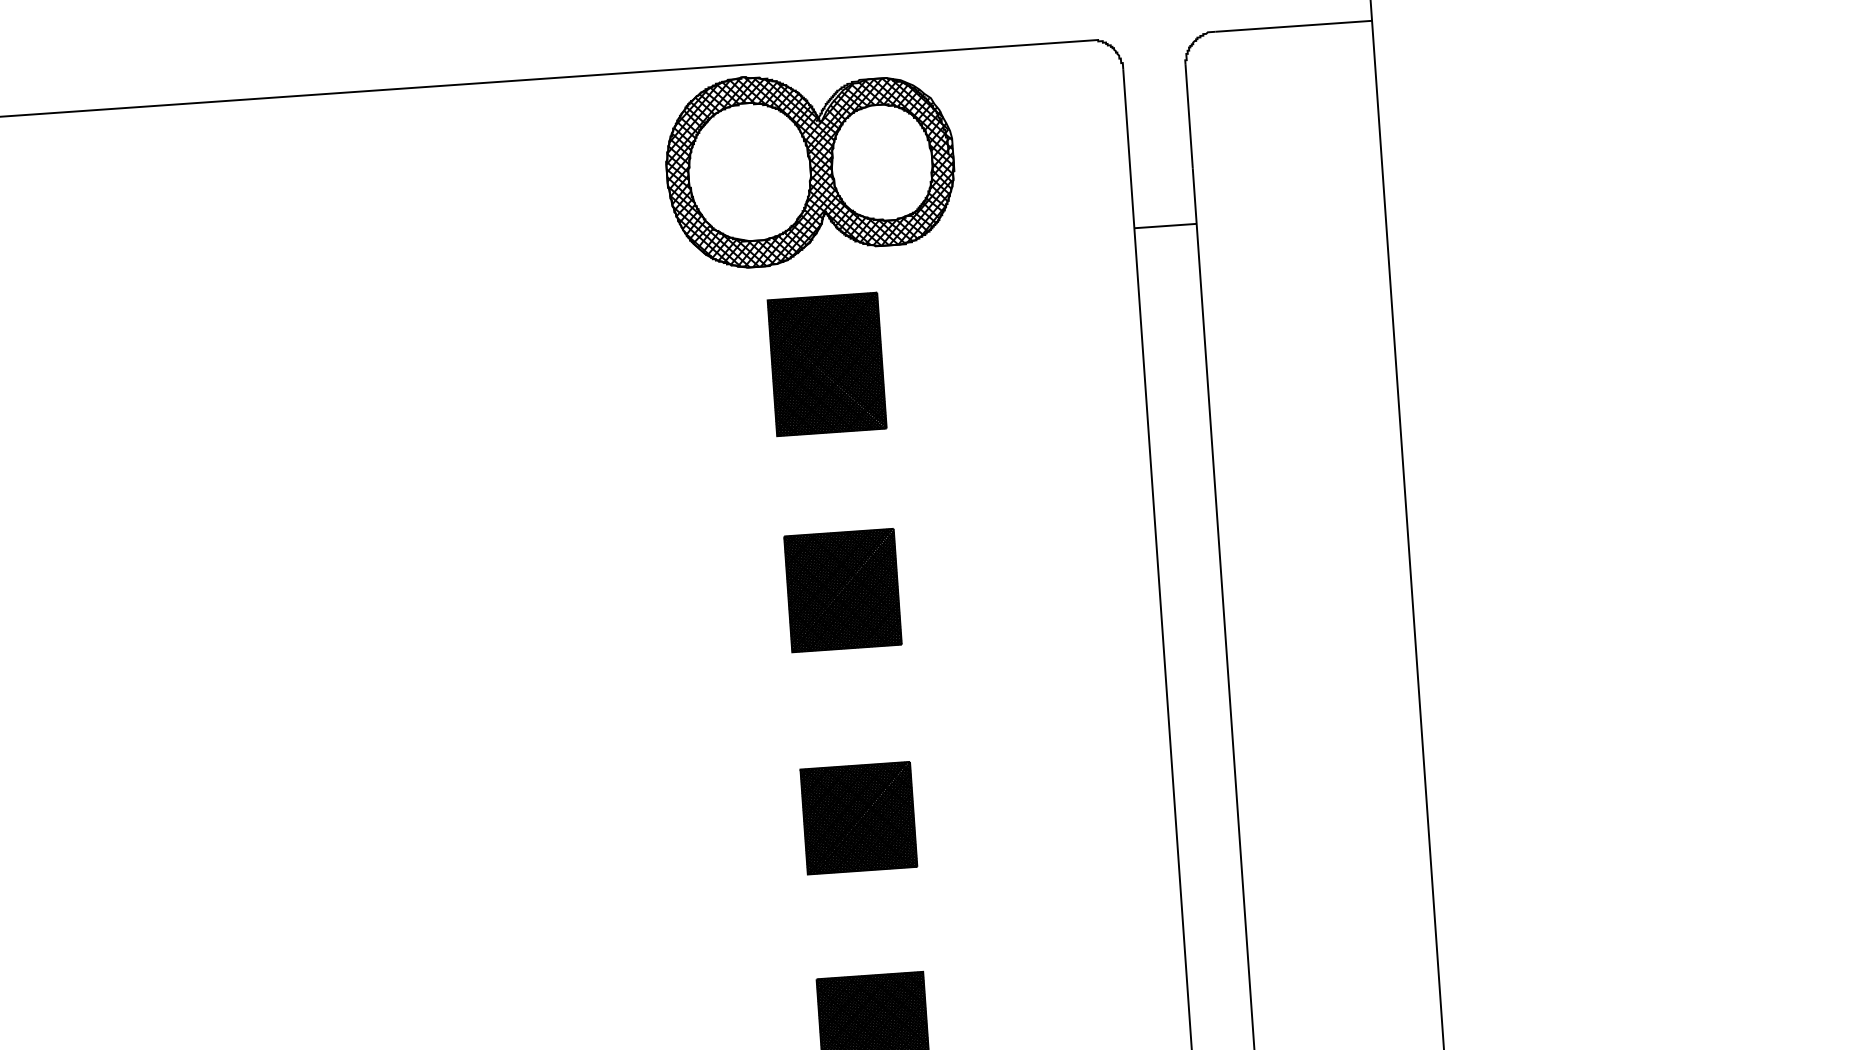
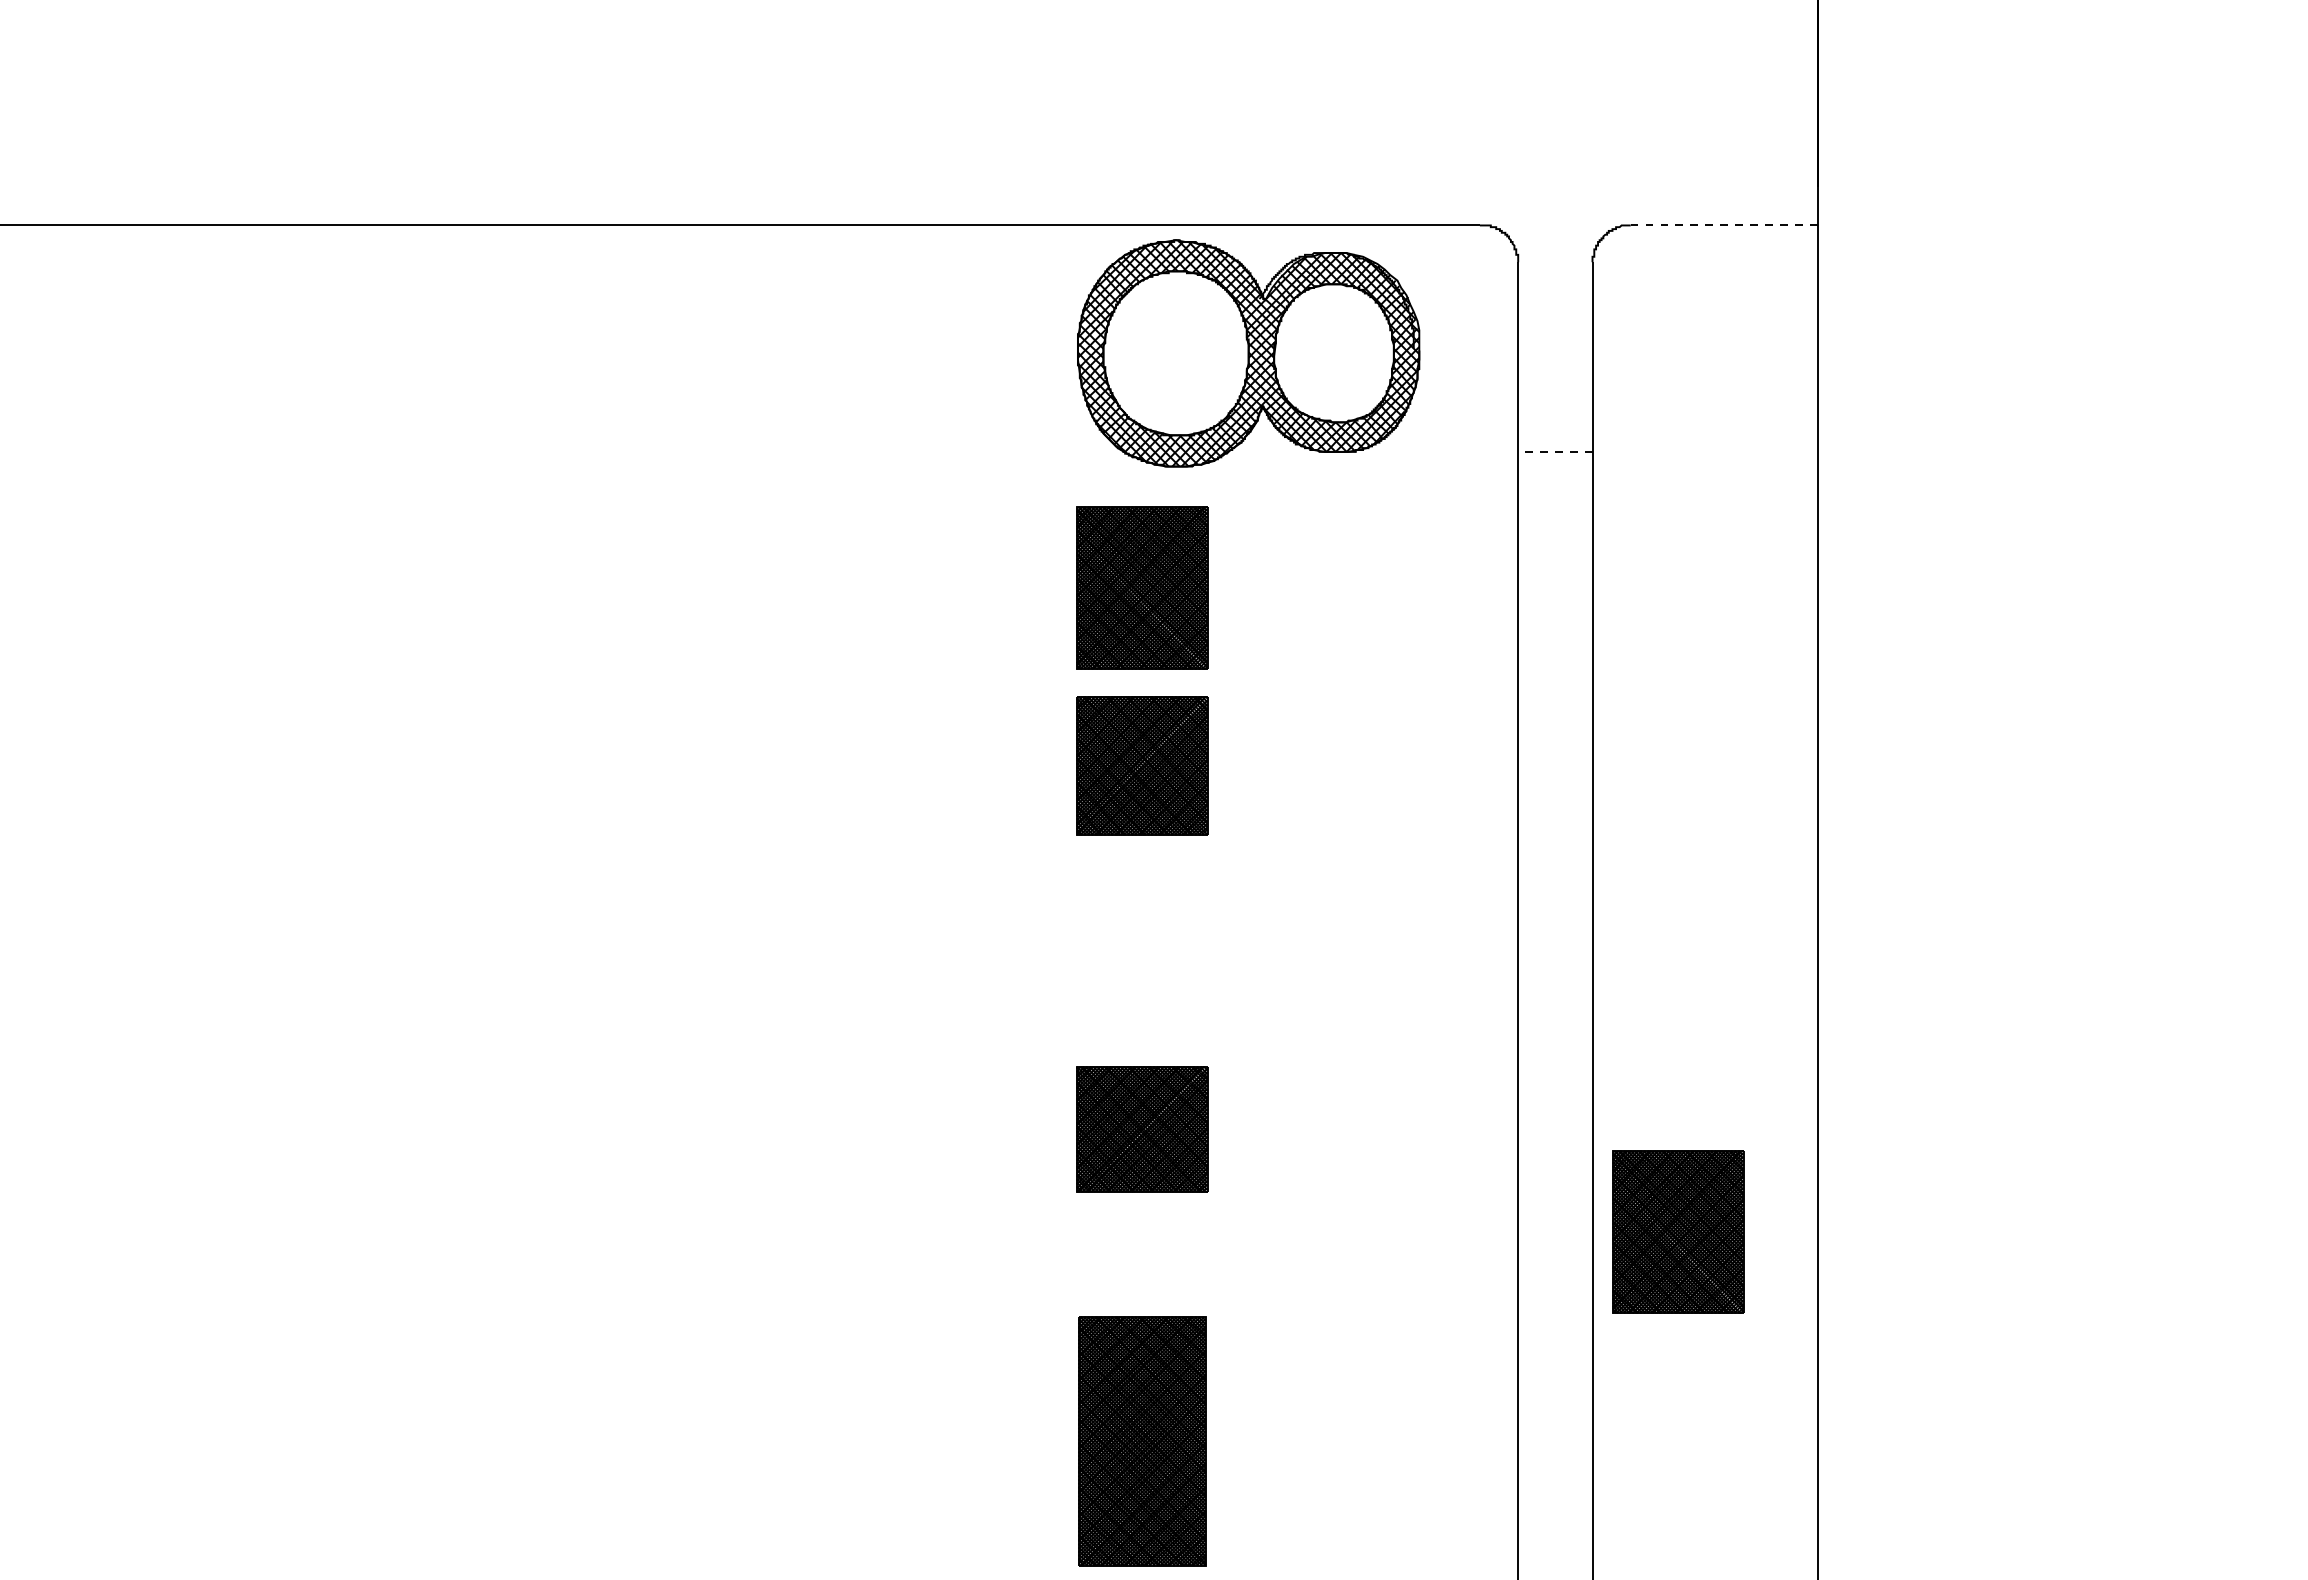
line: (1293, 26) -> (1723, 225), solid -> dashed
part: (810, 168) -> (1248, 353), moved
line: (1164, 225) -> (1554, 451), solid -> dashed
part: (843, 590) -> (1142, 765), moved
part: (1314, 872) -> (1678, 1231), added

